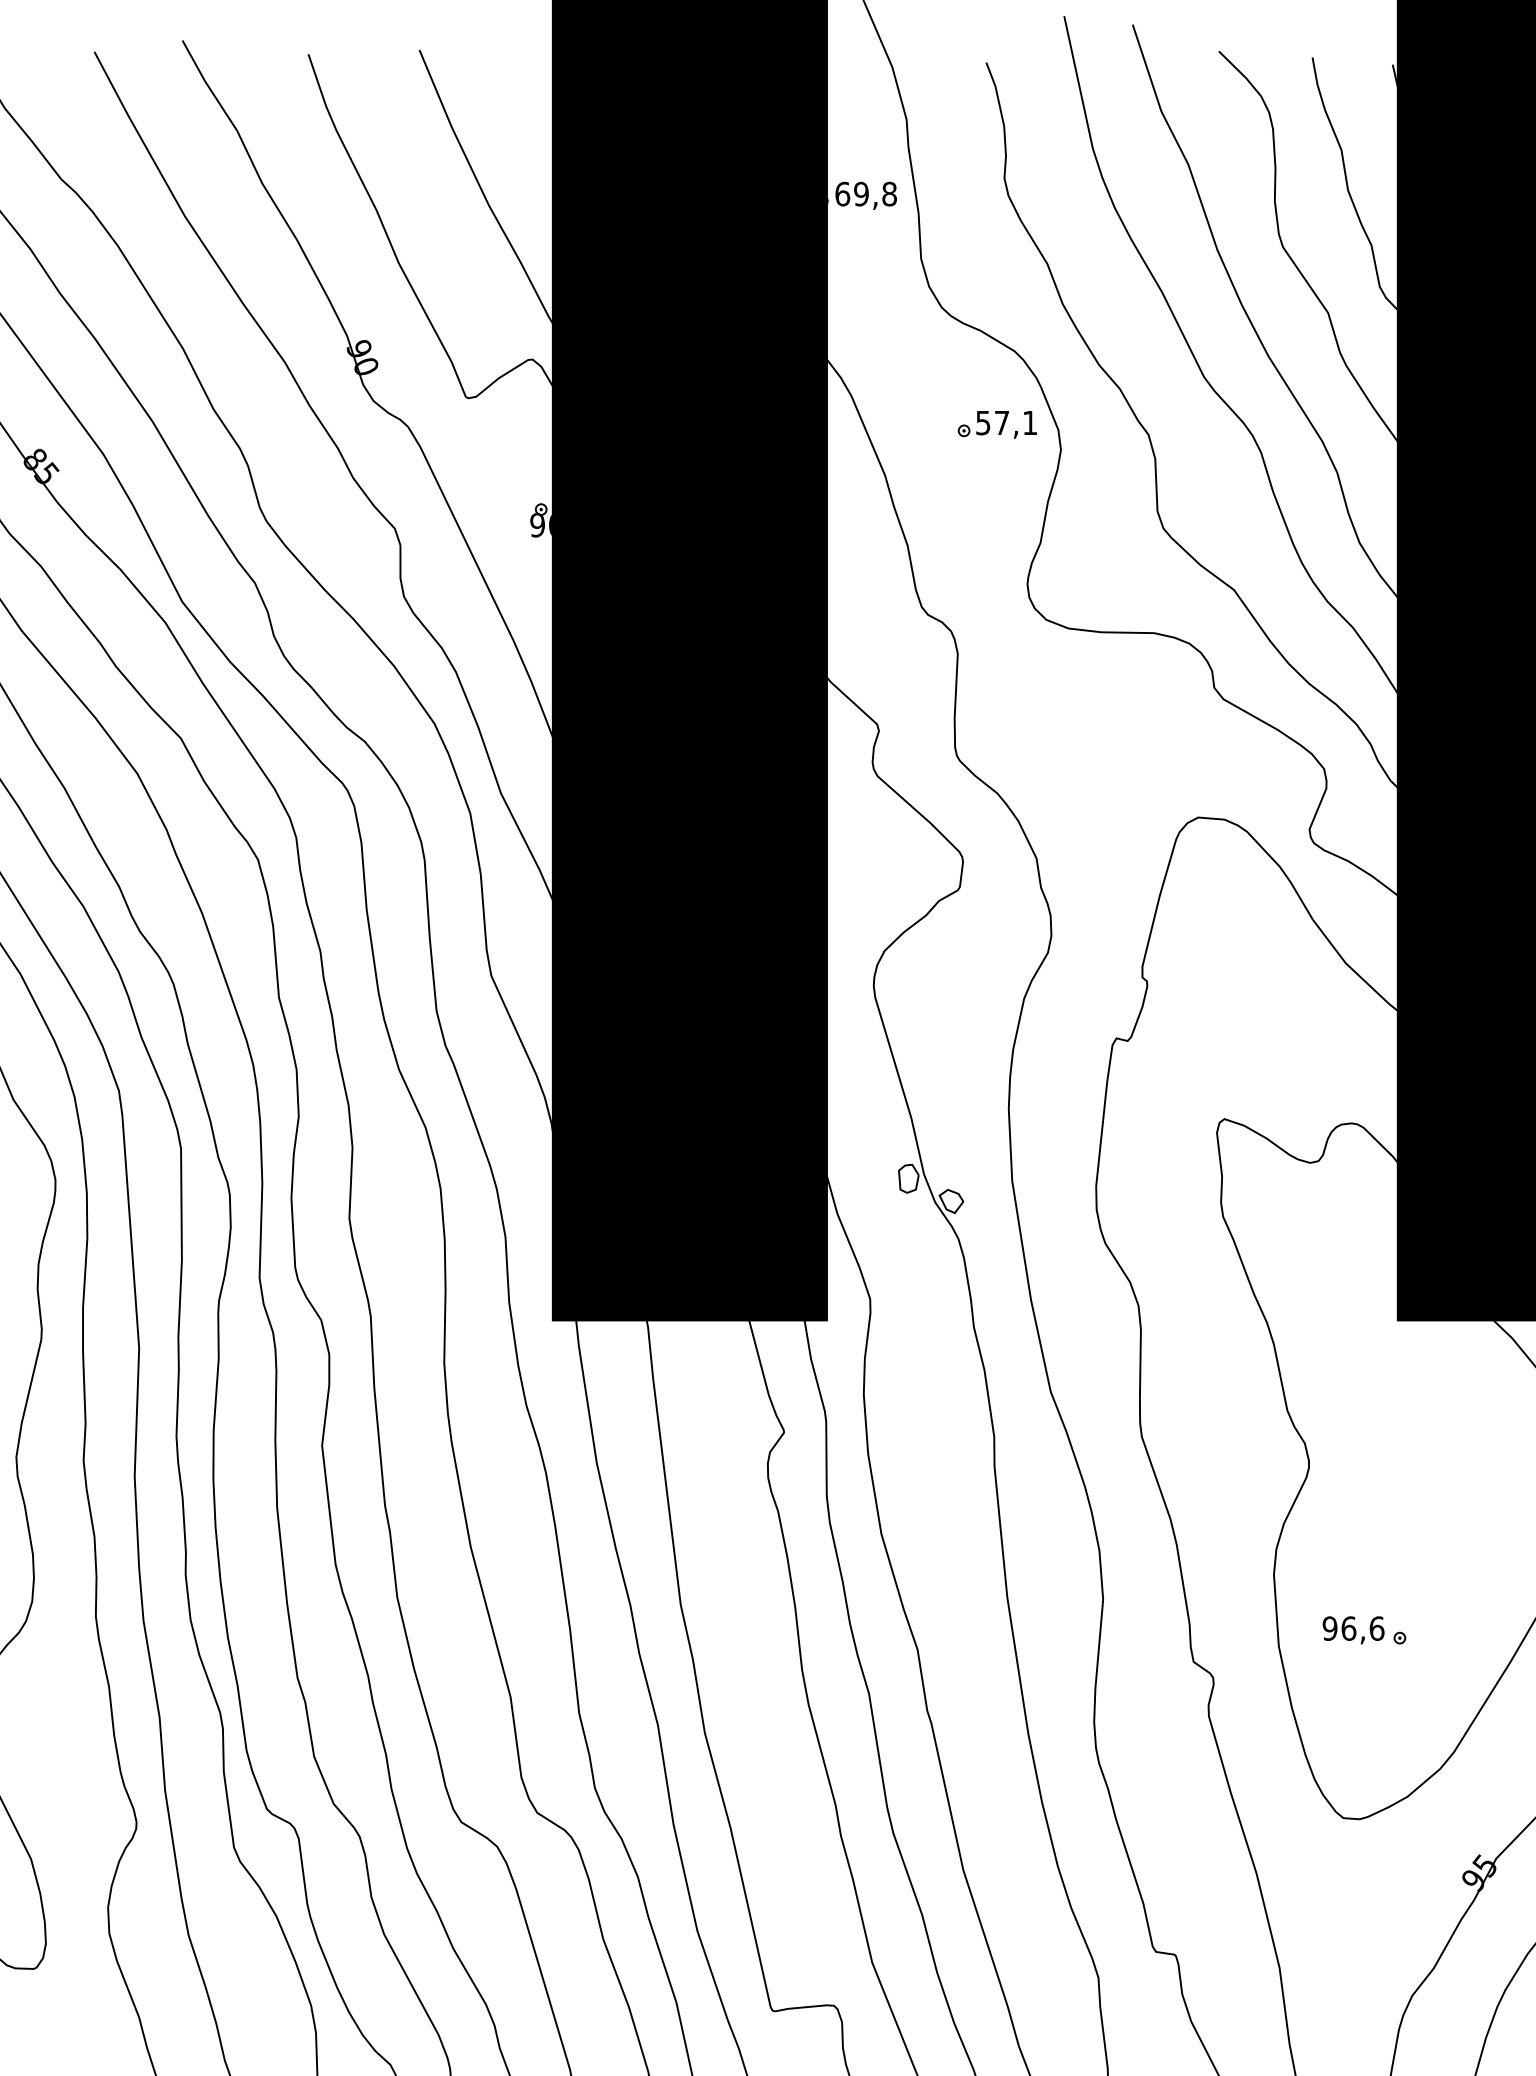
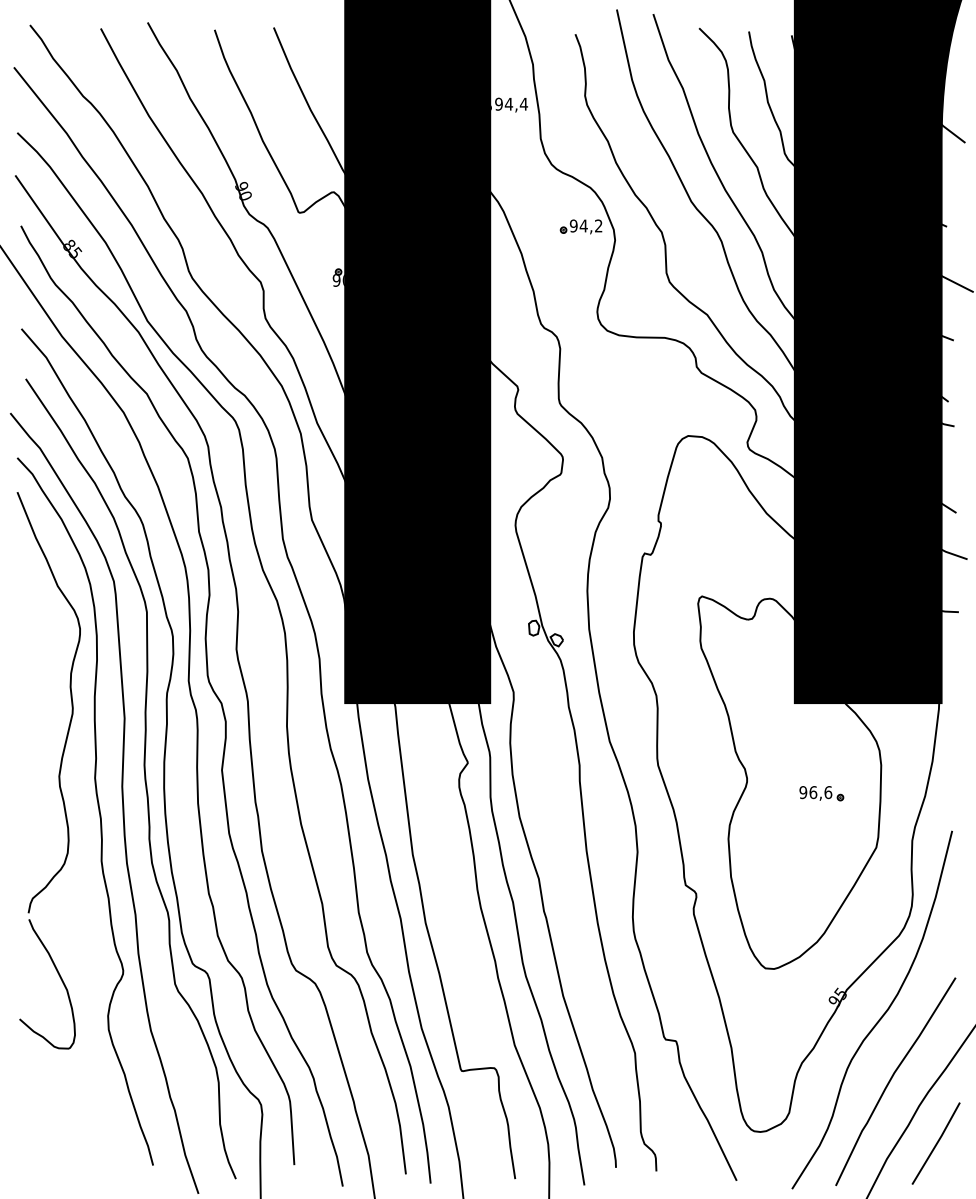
text: (866, 192) -> (511, 103), 69,8 -> 94,4
text: (1005, 422) -> (585, 225), 57,1 -> 94,2
part: (1364, 1630) -> (821, 793), moved

